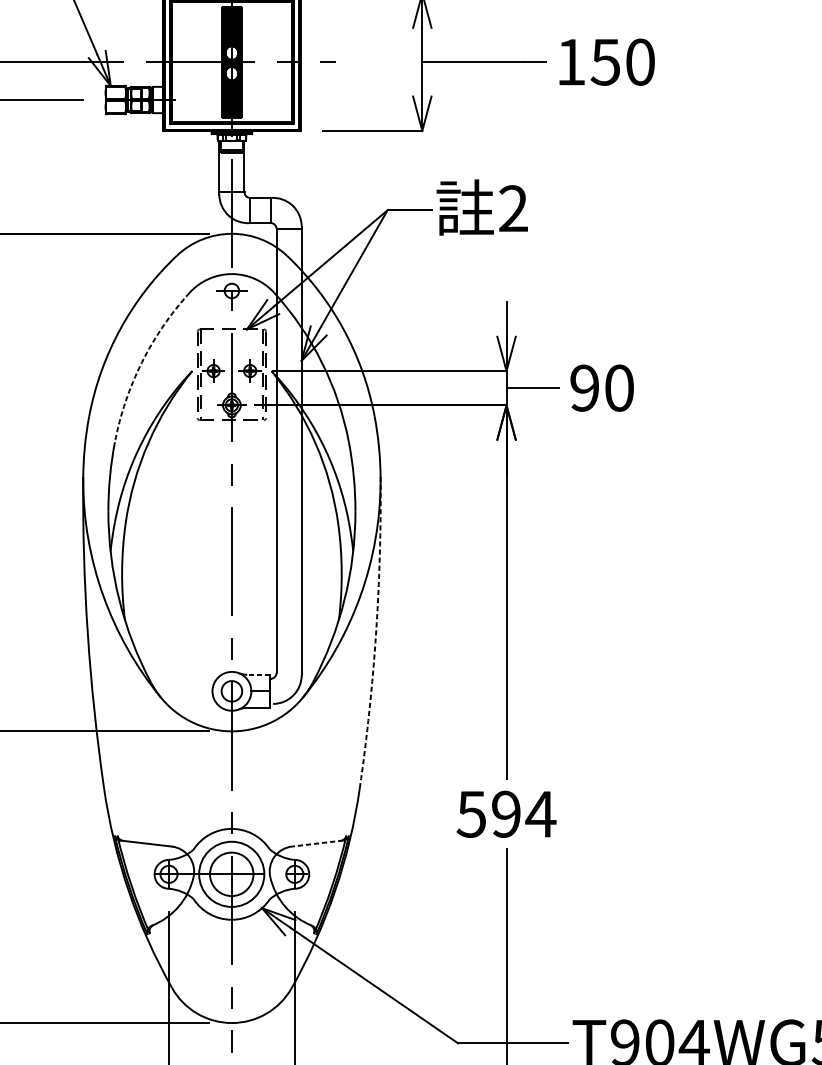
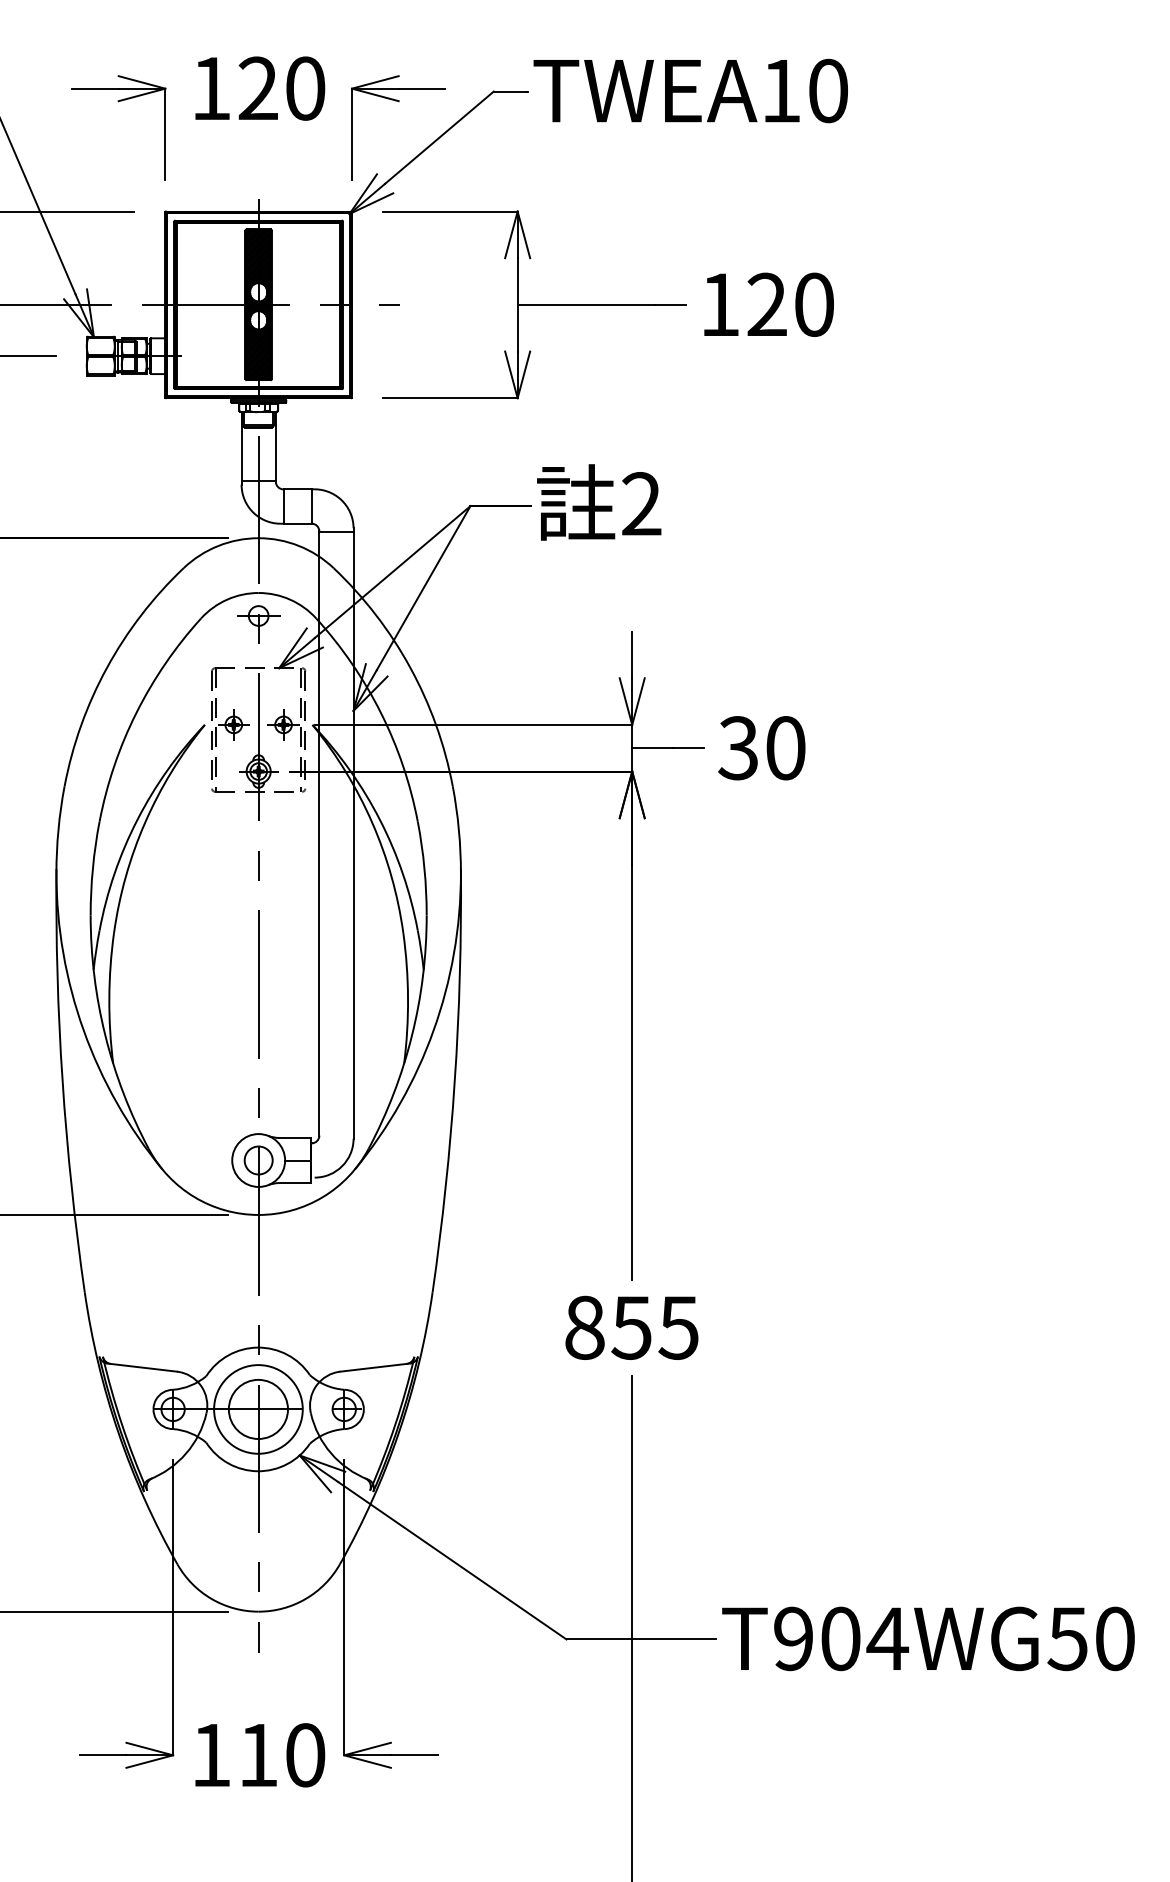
text: (605, 61) -> (766, 304), 150 -> 120
arc: (142, 362) -> (136, 713), dashed -> solid
text: (583, 388) -> (737, 748), 90 -> 30
arc: (375, 633) -> (454, 1081), dashed -> solid
line: (258, 674) -> (295, 1137), dashed -> solid
text: (506, 814) -> (632, 1327), 594 -> 855
line: (317, 843) -> (374, 1367), dashed -> solid

